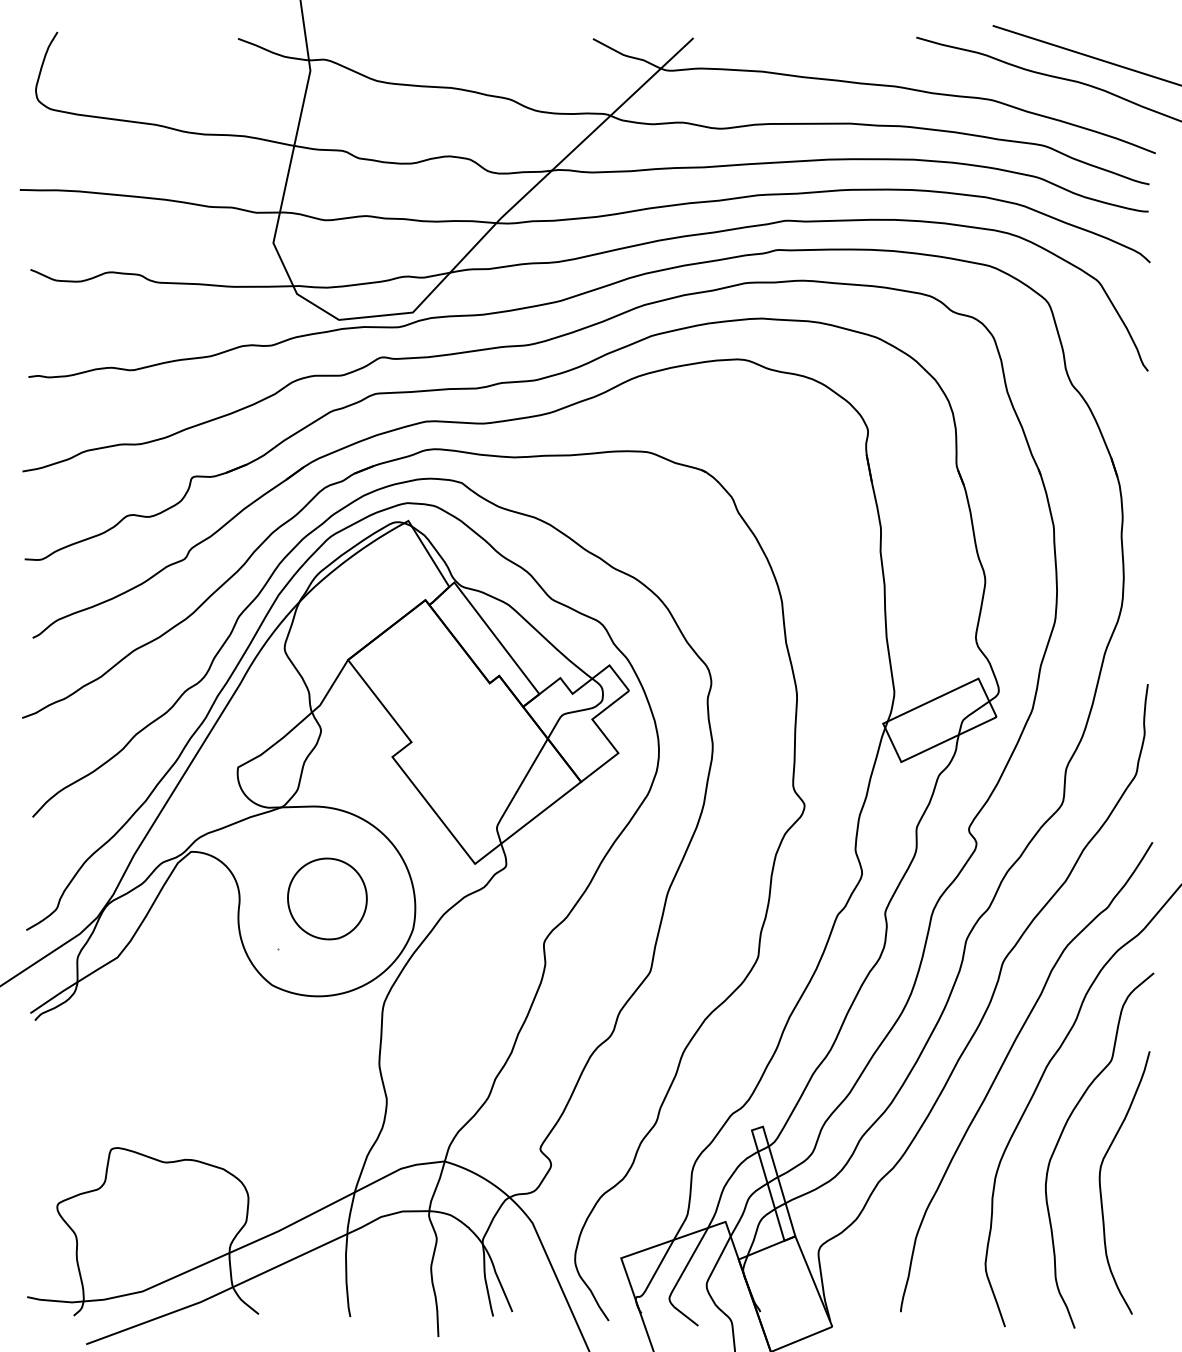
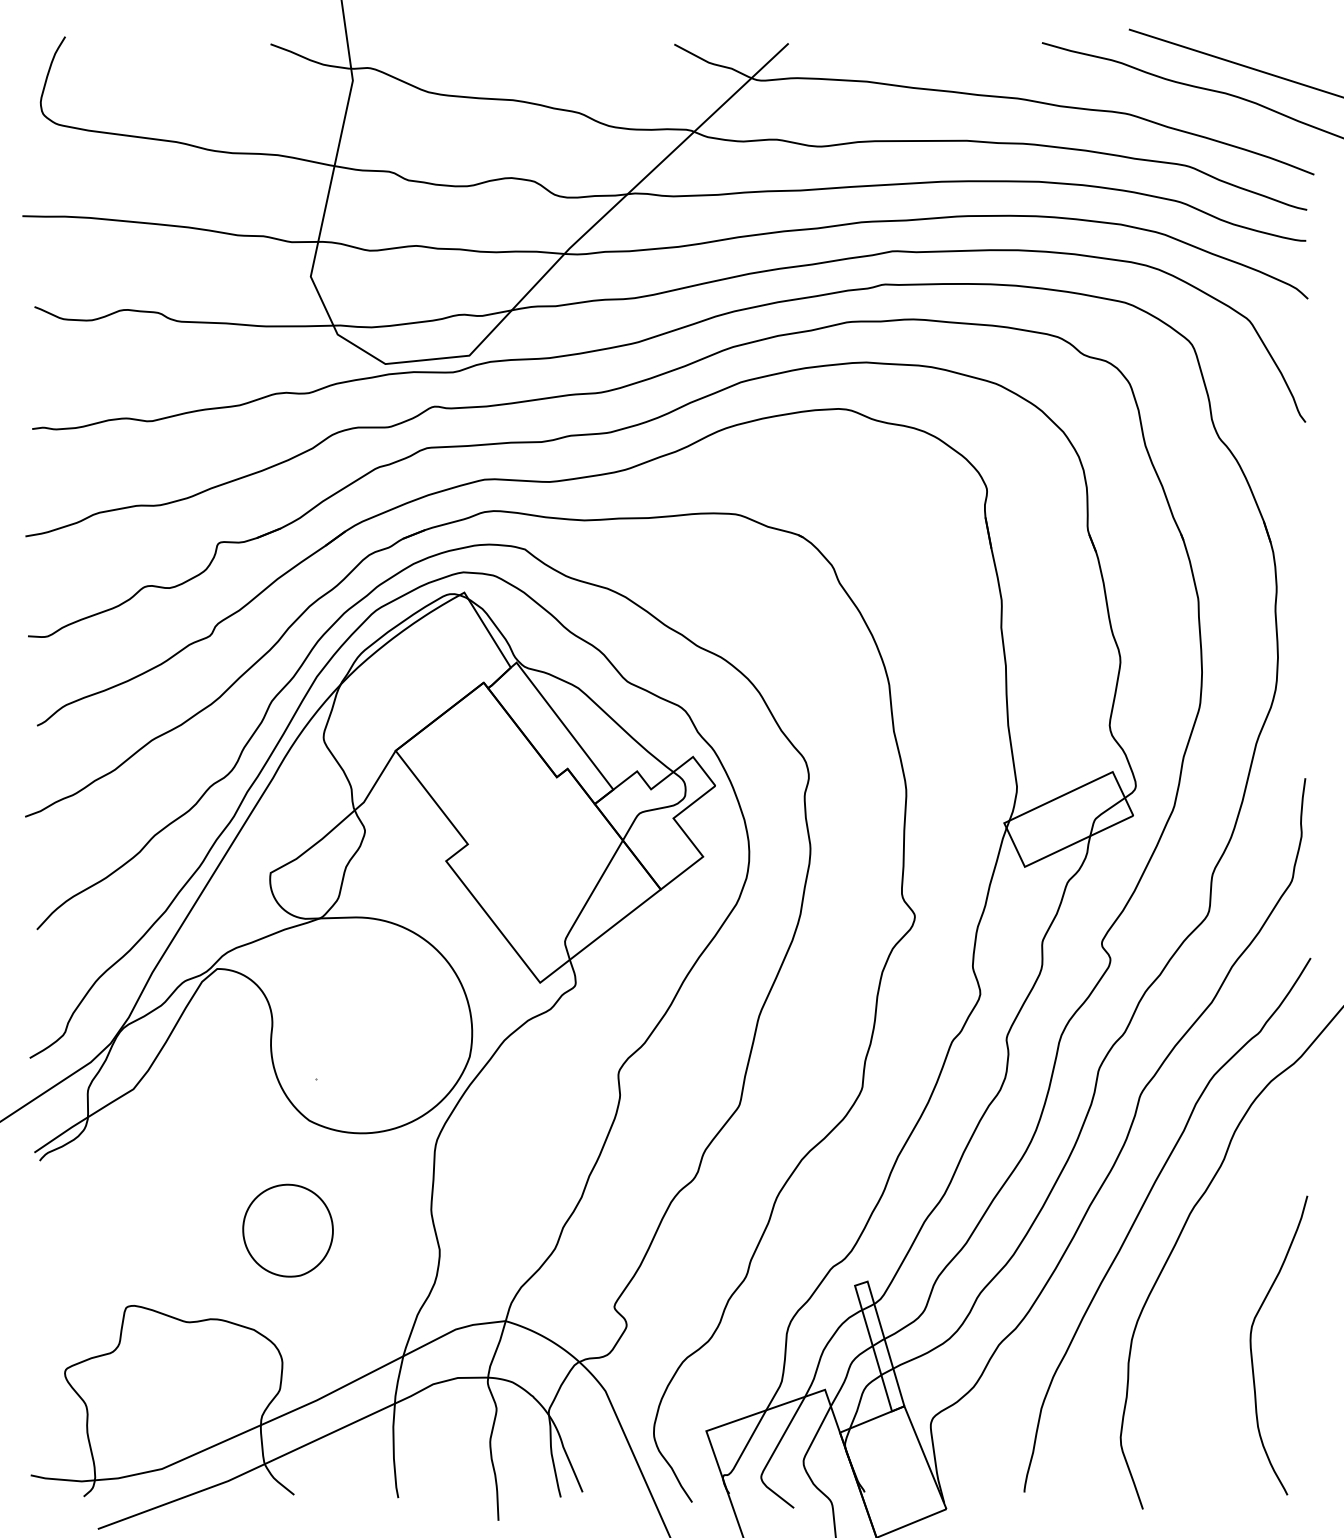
part: (327, 898) -> (288, 1230), moved
curve: (1063, 1132) -> (1209, 1288), removed

